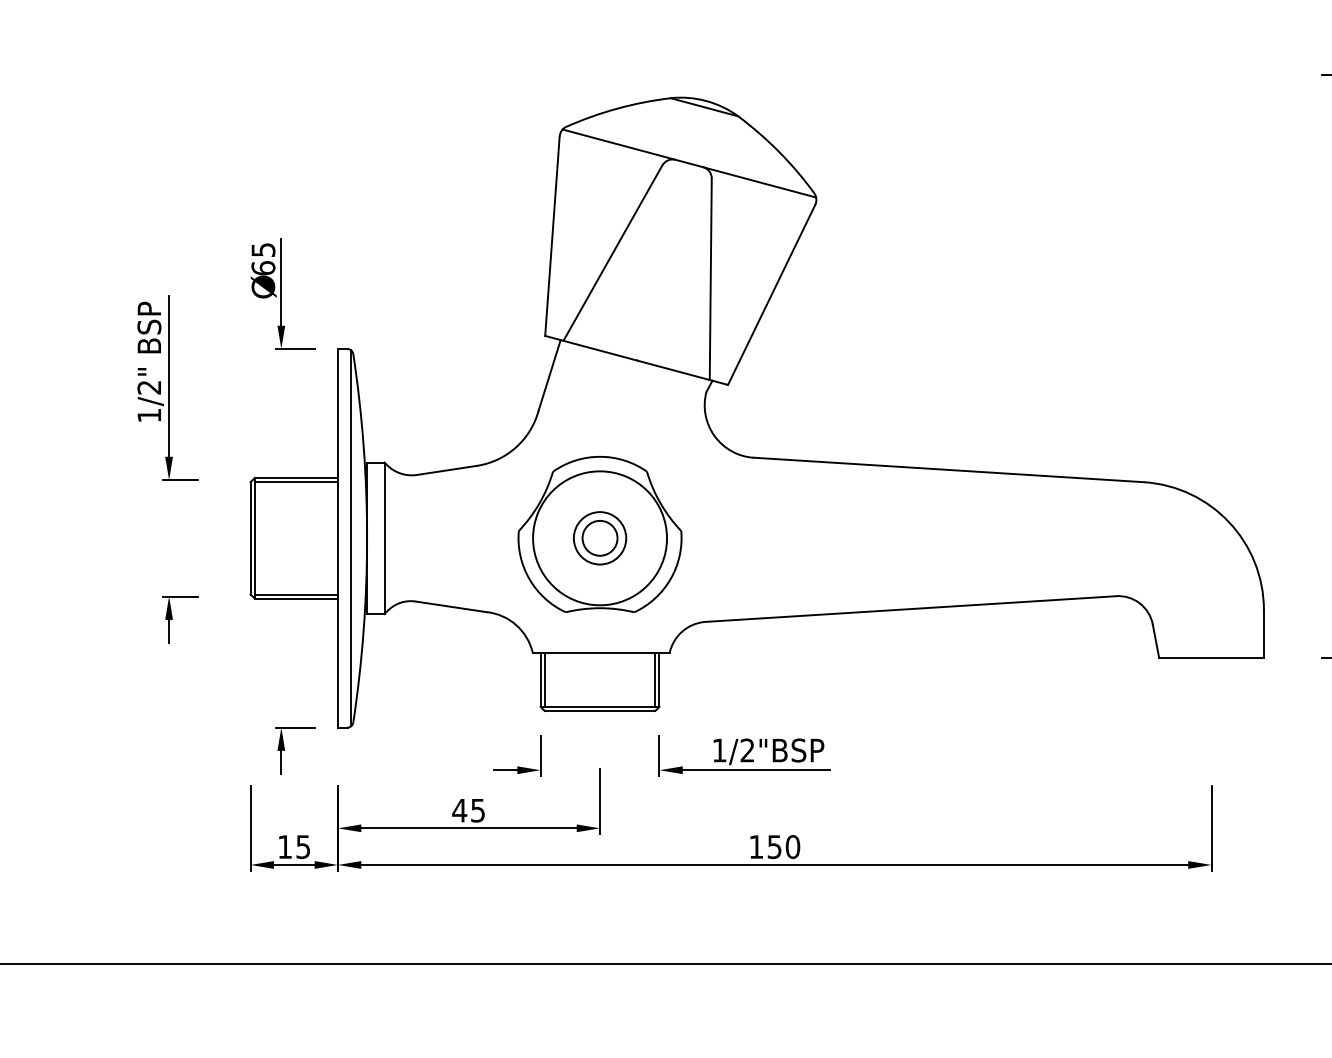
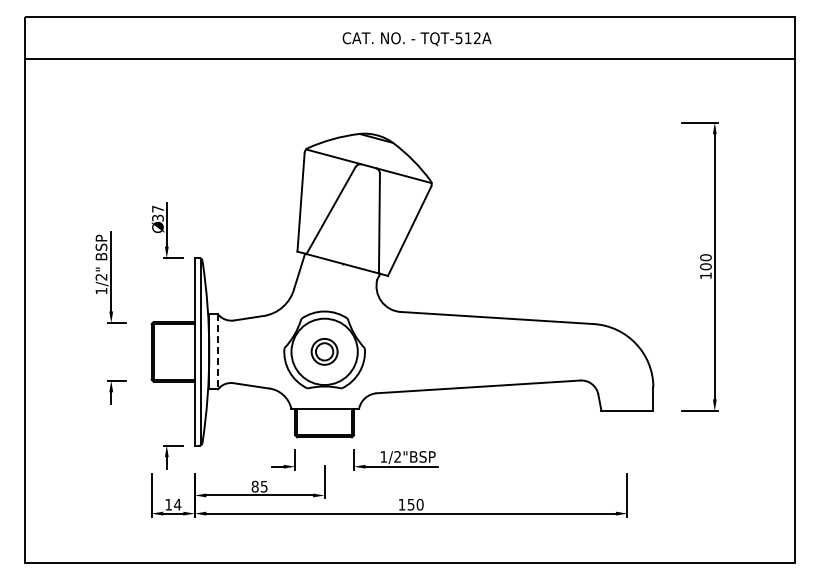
text: (262, 258) -> (157, 213), 65 -> 37
line: (383, 539) -> (217, 352), solid -> dashed
text: (458, 810) -> (254, 486), 45 -> 85
text: (302, 846) -> (177, 504), 15 -> 14

